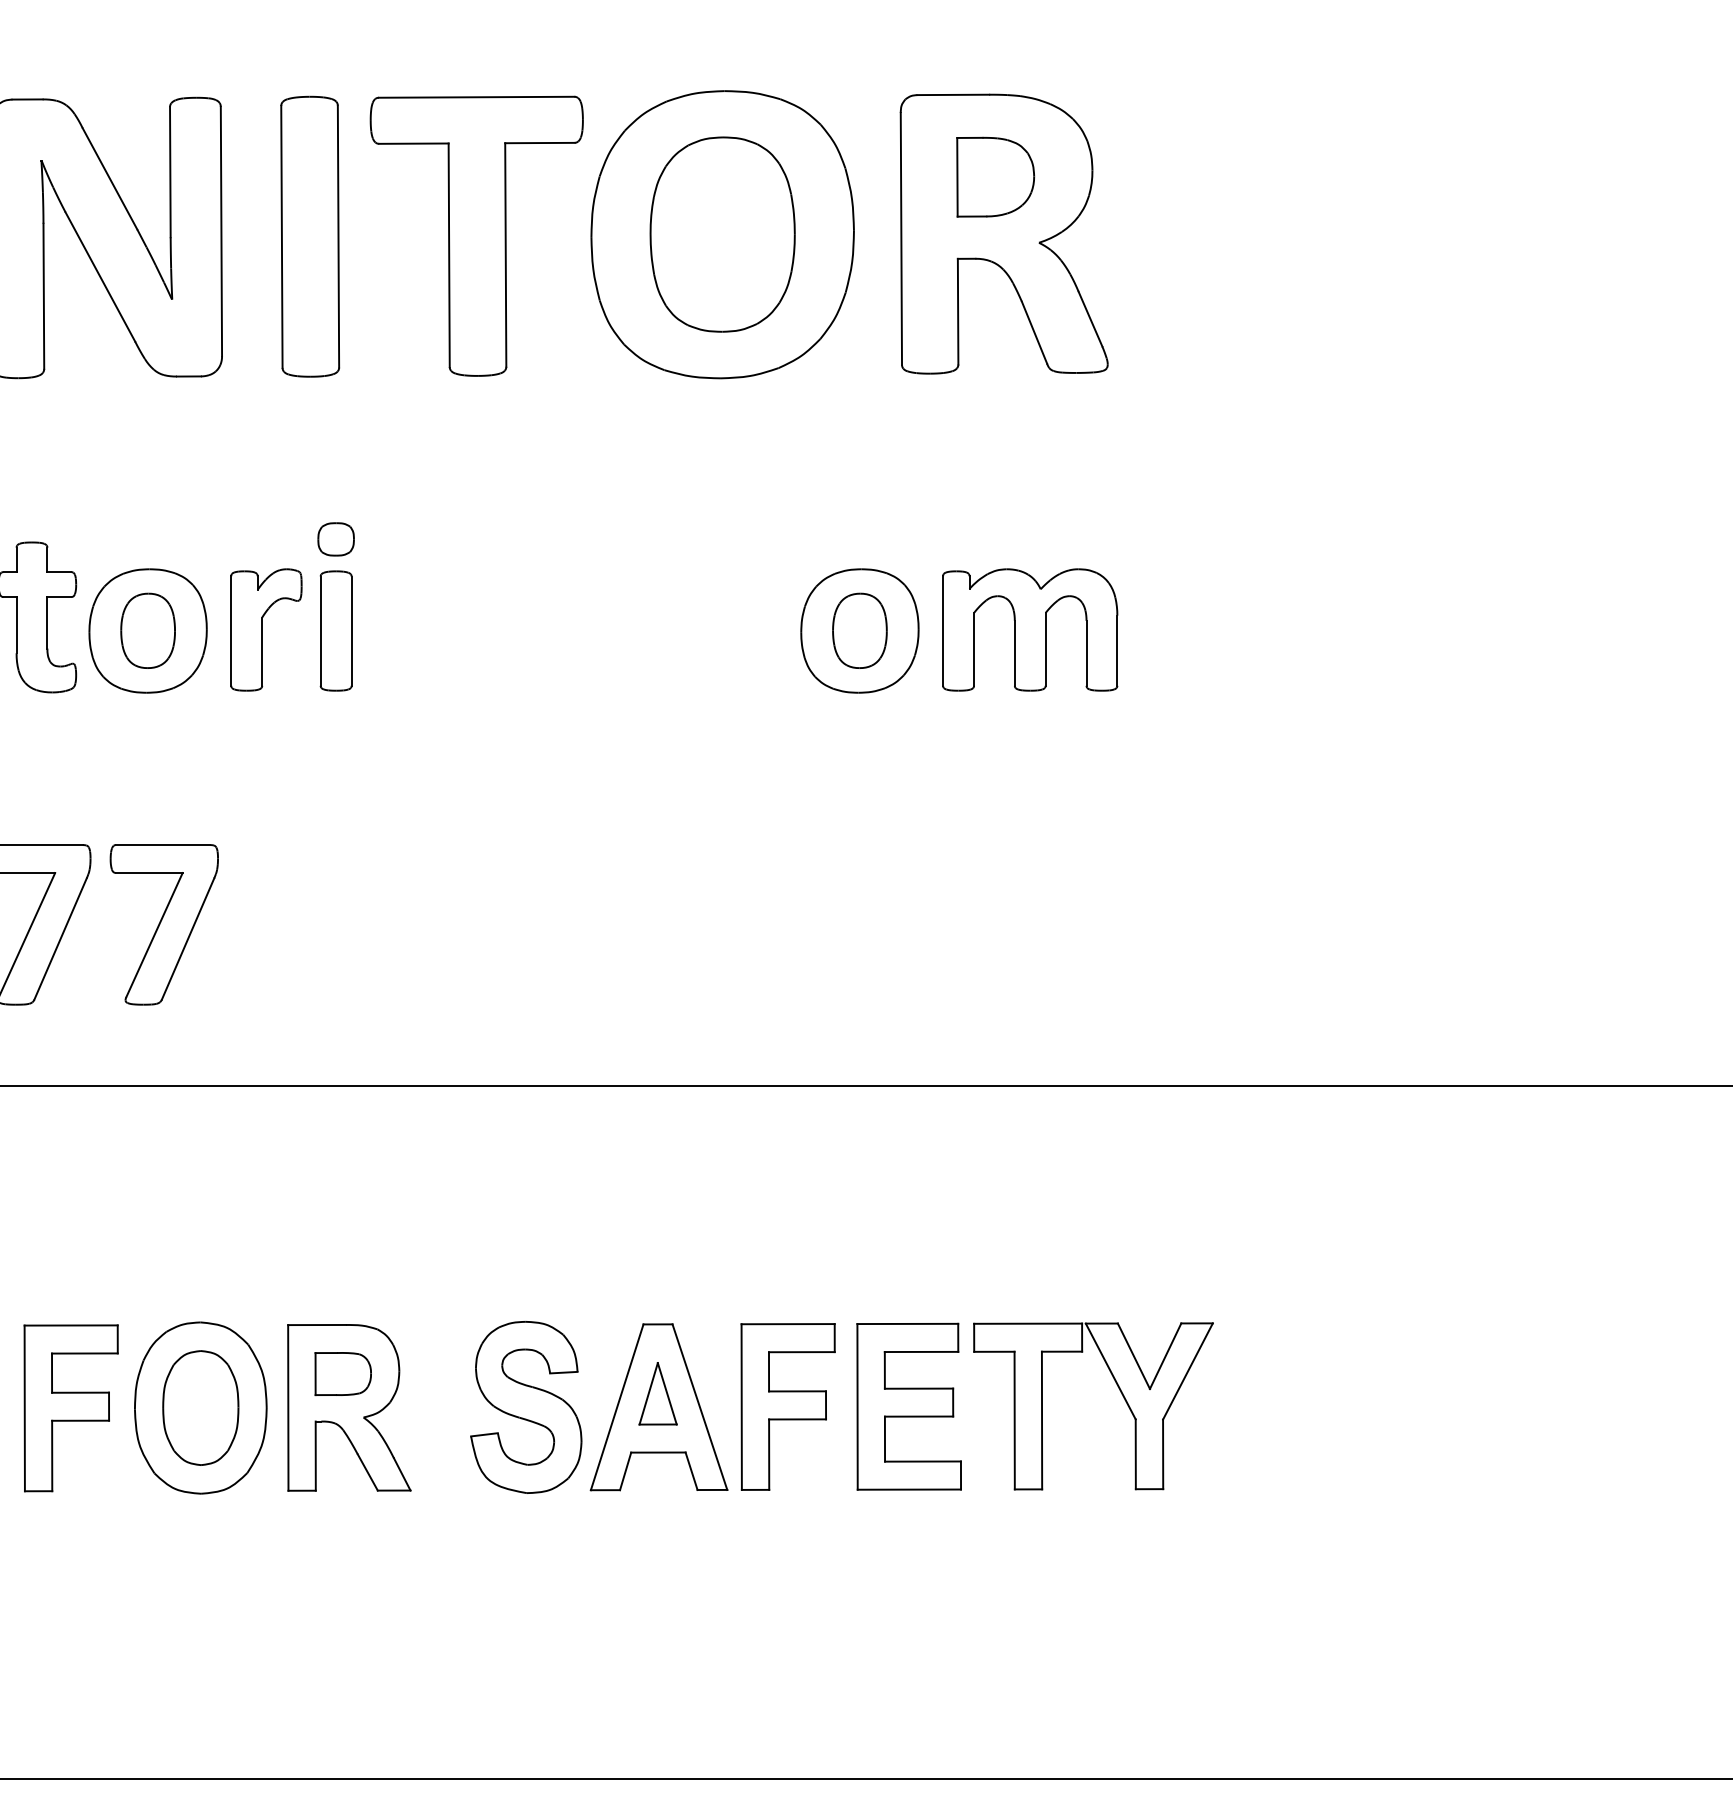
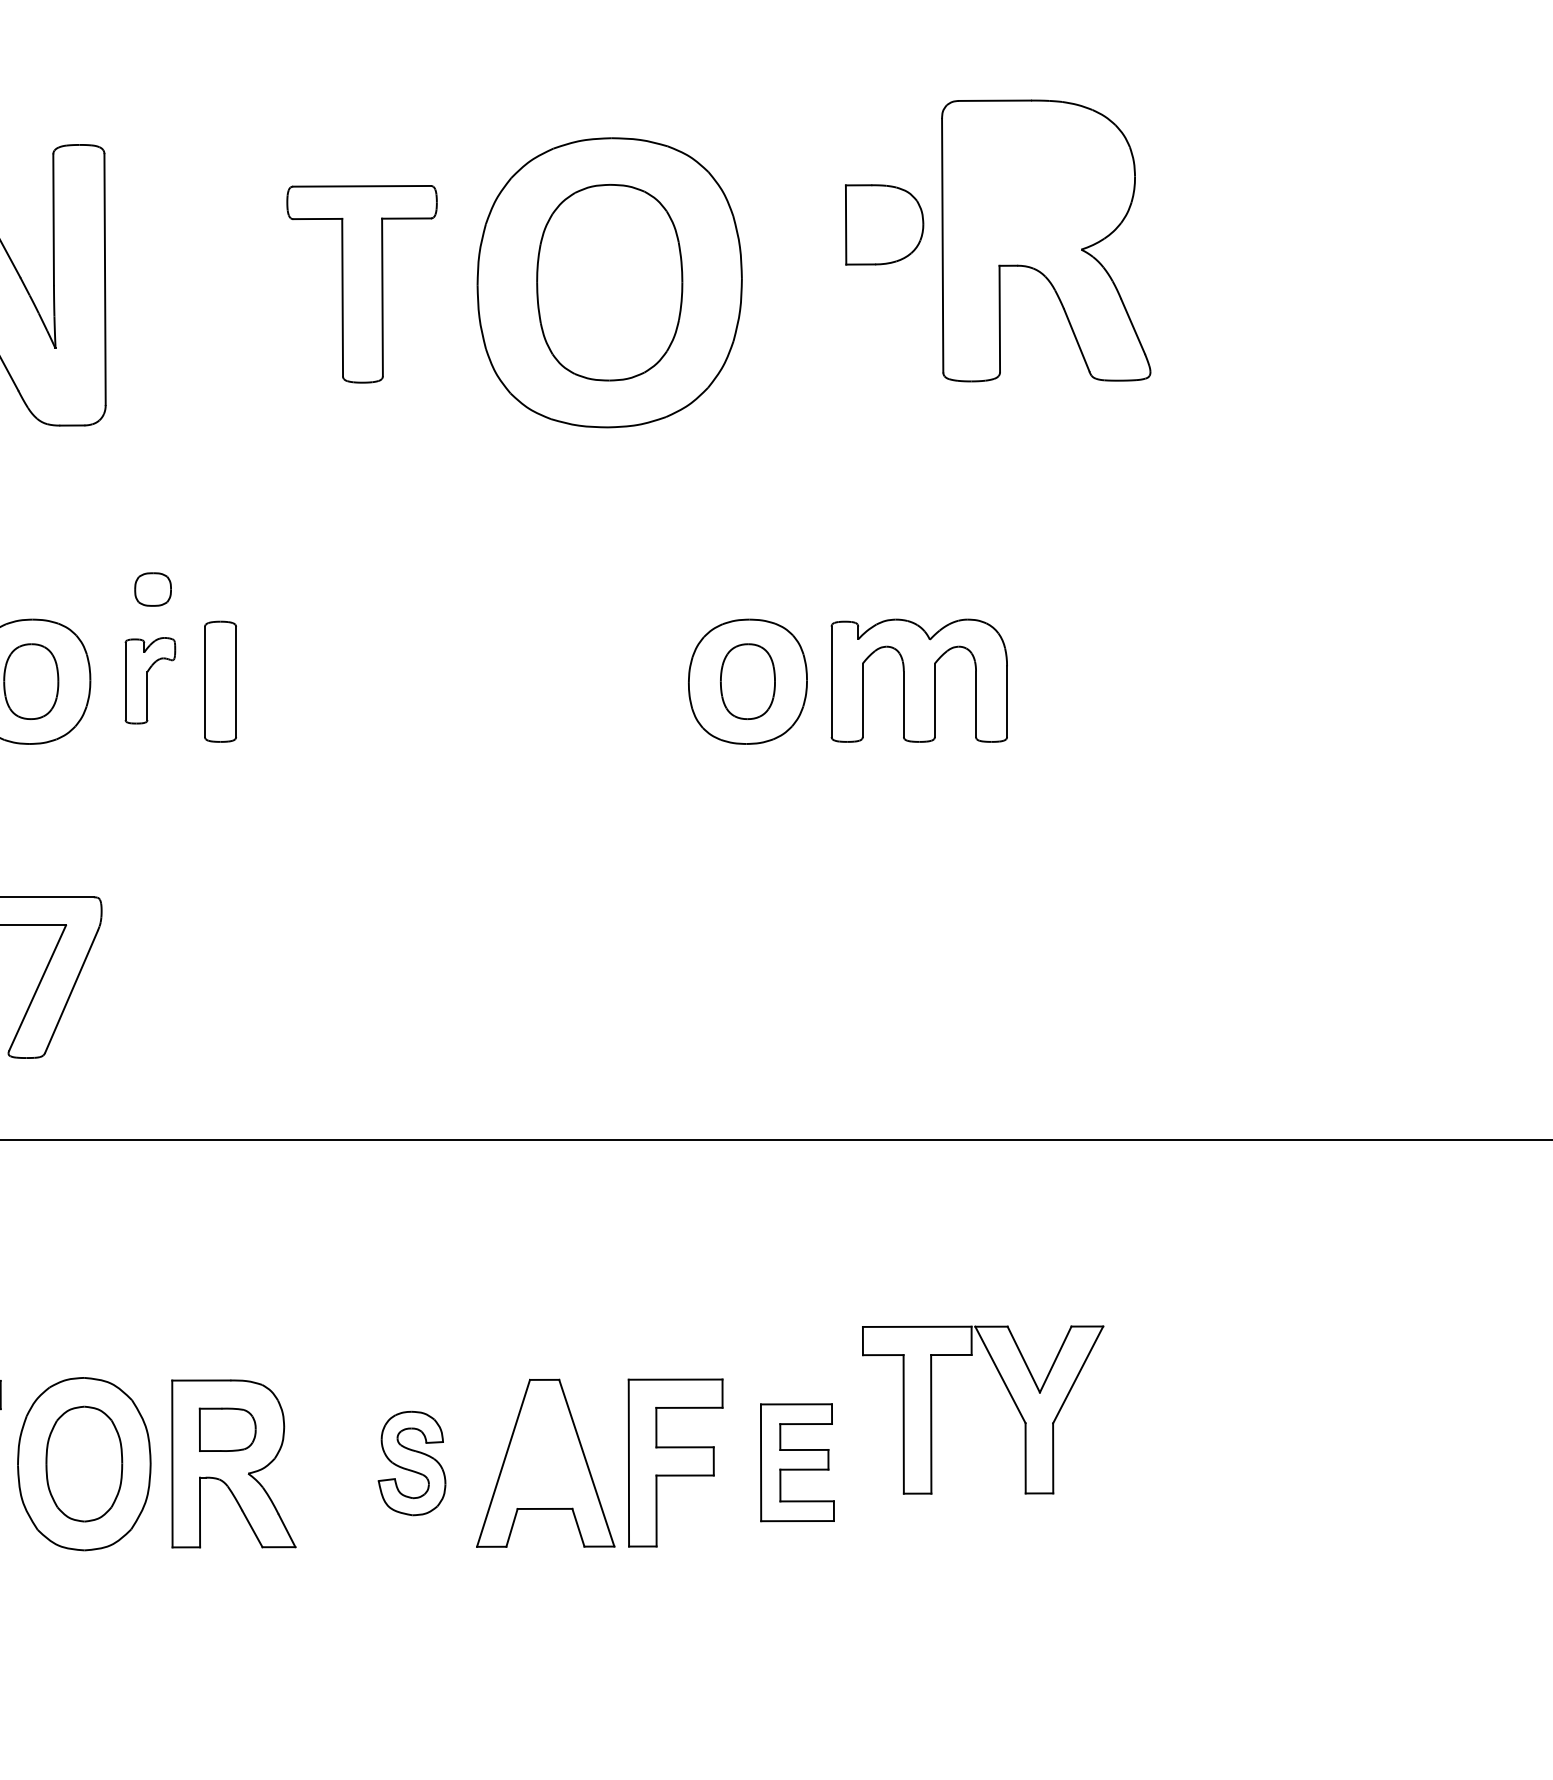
part: (1003, 233) -> (1045, 240), moved
part: (476, 235) -> (361, 283), size x0.7
part: (310, 236) -> (194, 284), removed
part: (335, 539) -> (152, 589), moved
part: (266, 629) -> (150, 680), size x0.7
part: (1120, 1392) -> (1010, 1396), moved
part: (657, 1393) -> (544, 1449), removed
part: (908, 1406) -> (796, 1462), size x0.7
part: (526, 1407) -> (412, 1463), size x0.6

